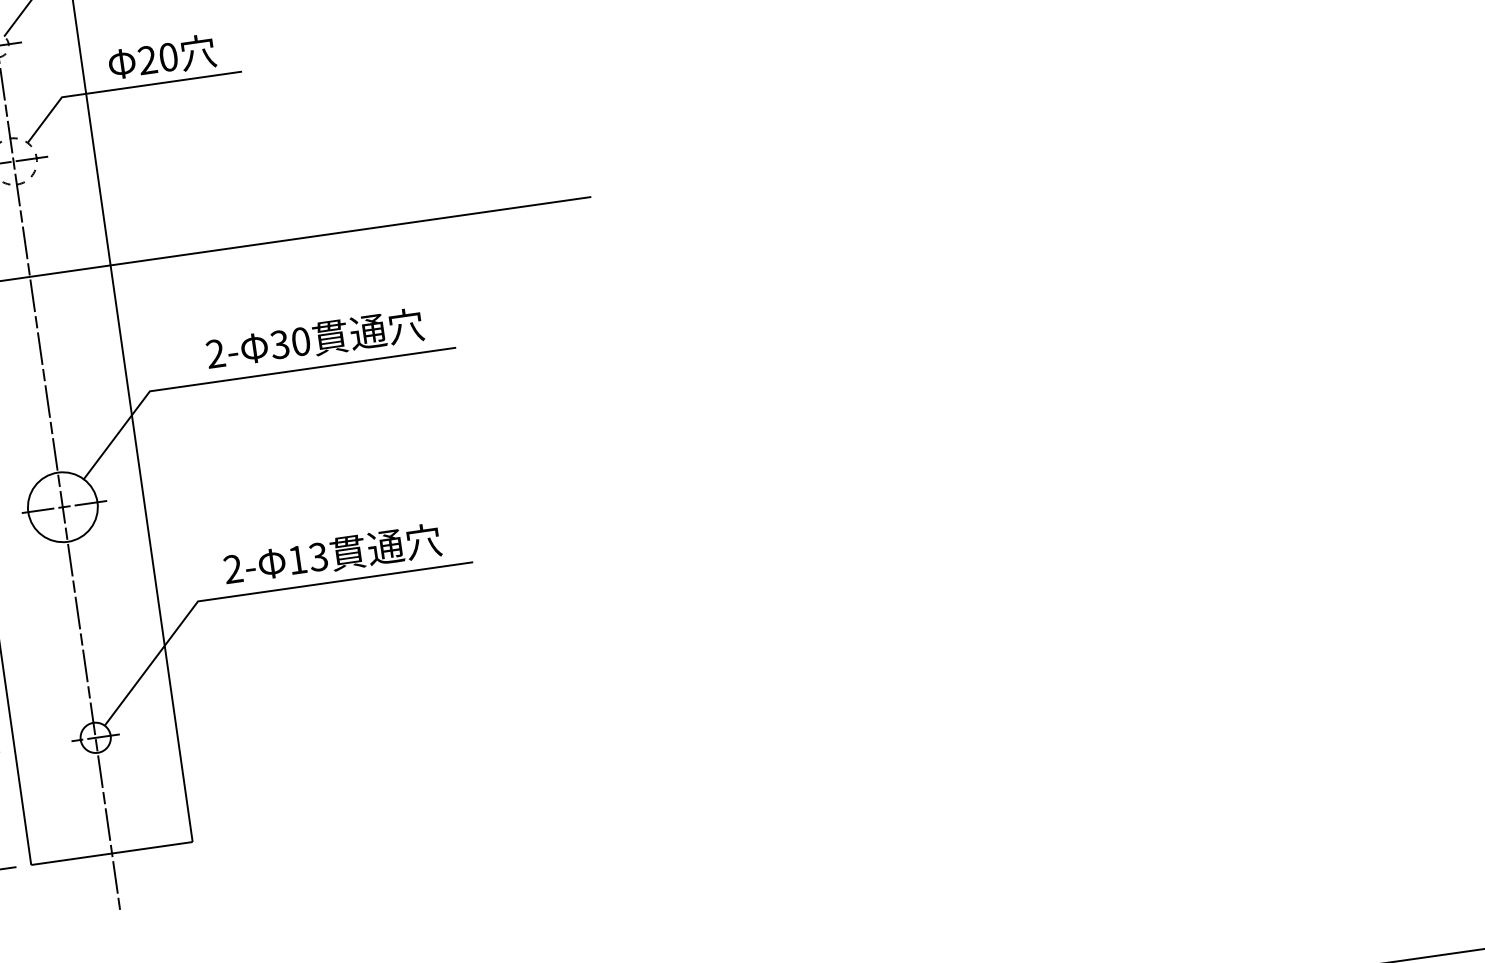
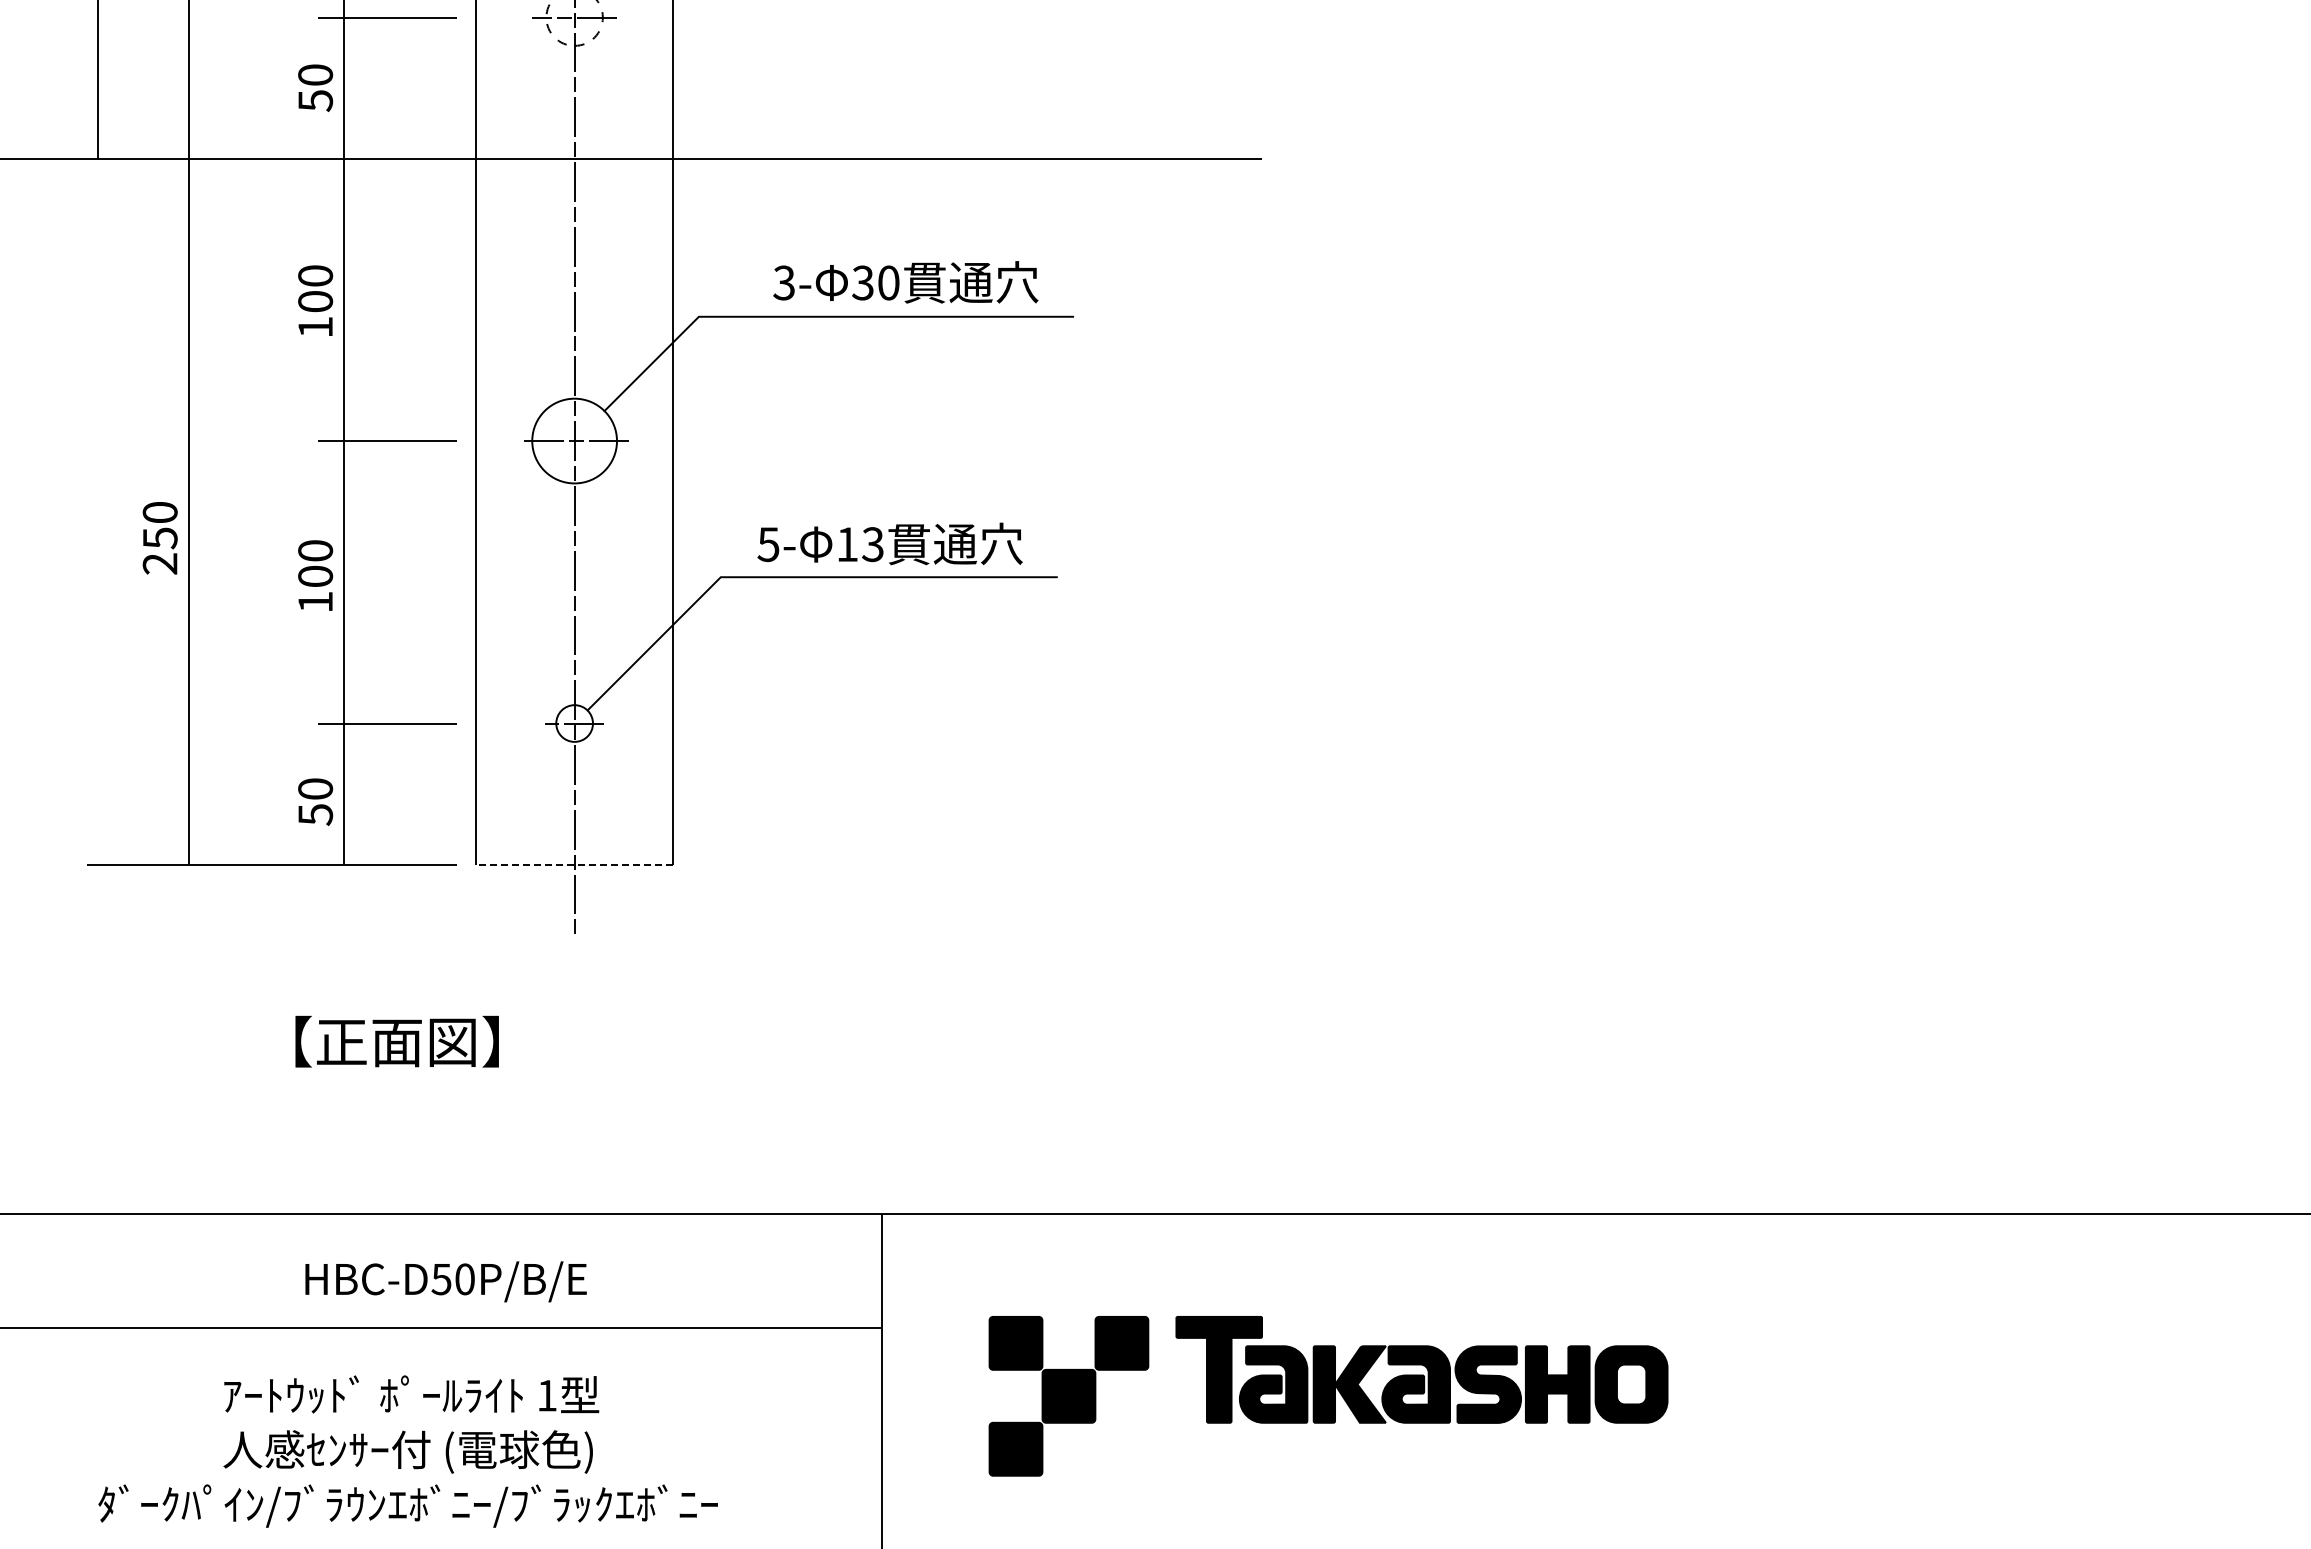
text: (215, 354) -> (783, 283), 2- -> 3-
text: (233, 569) -> (768, 544), 2- -> 5-
line: (112, 853) -> (574, 865), solid -> dashed

